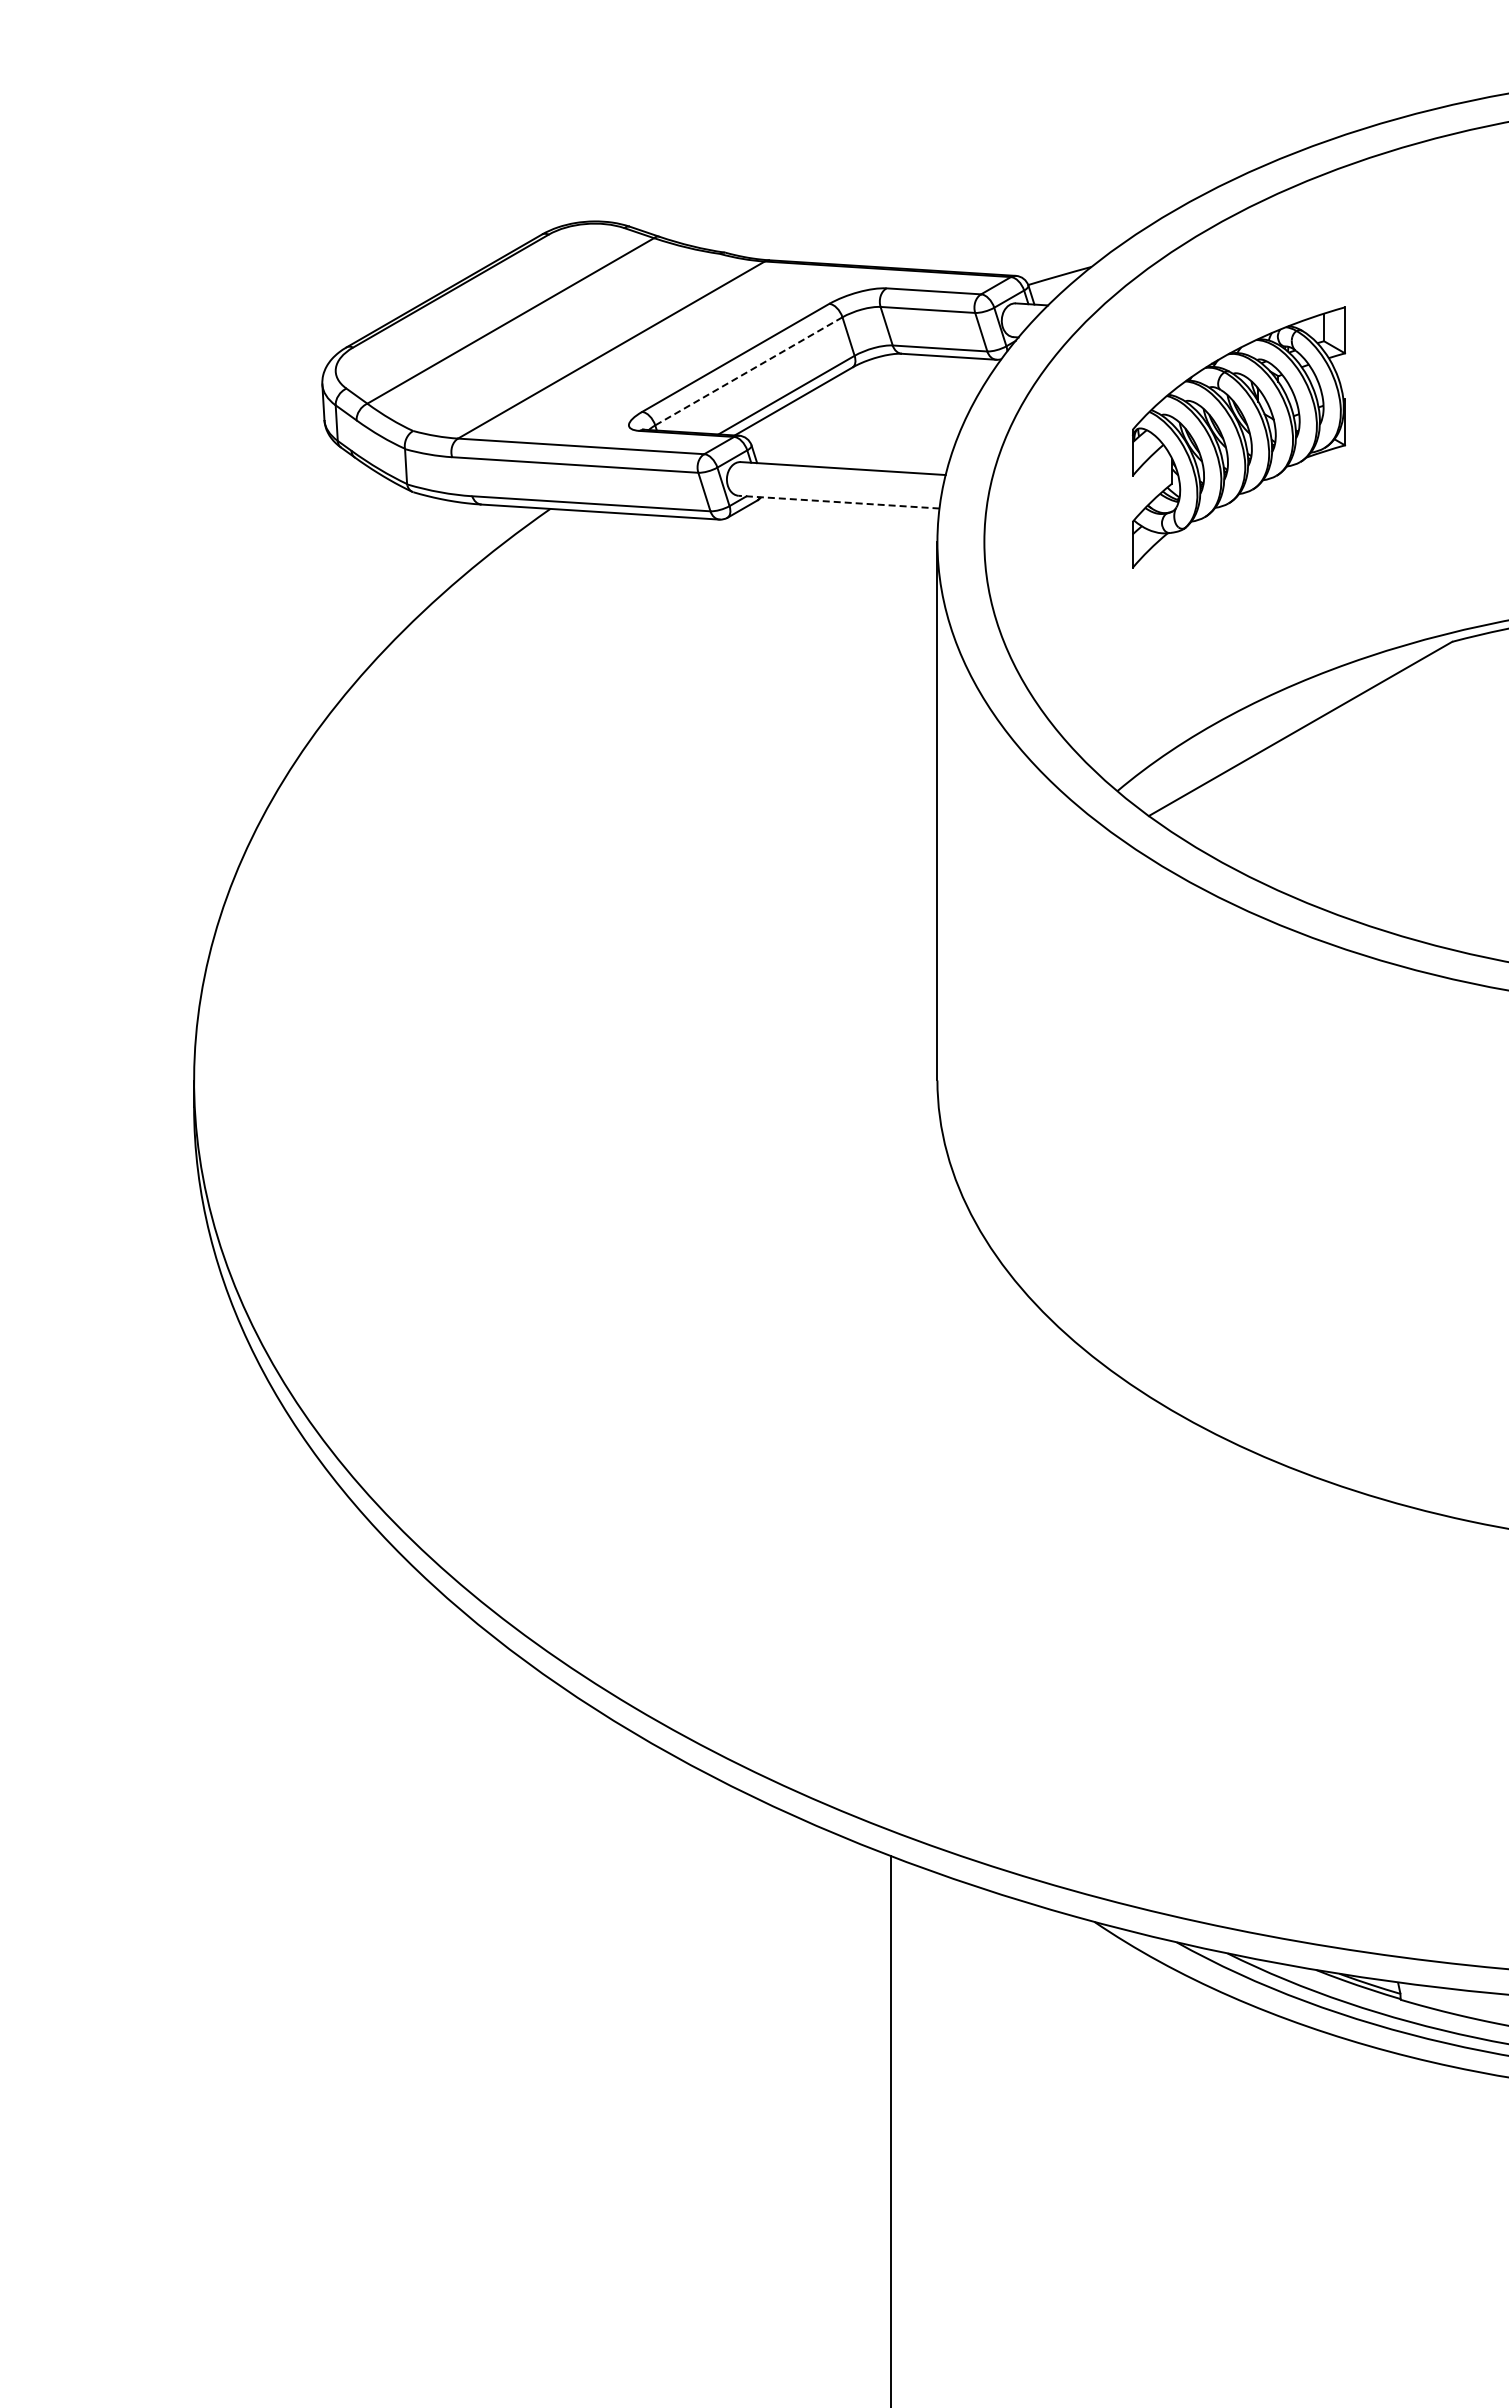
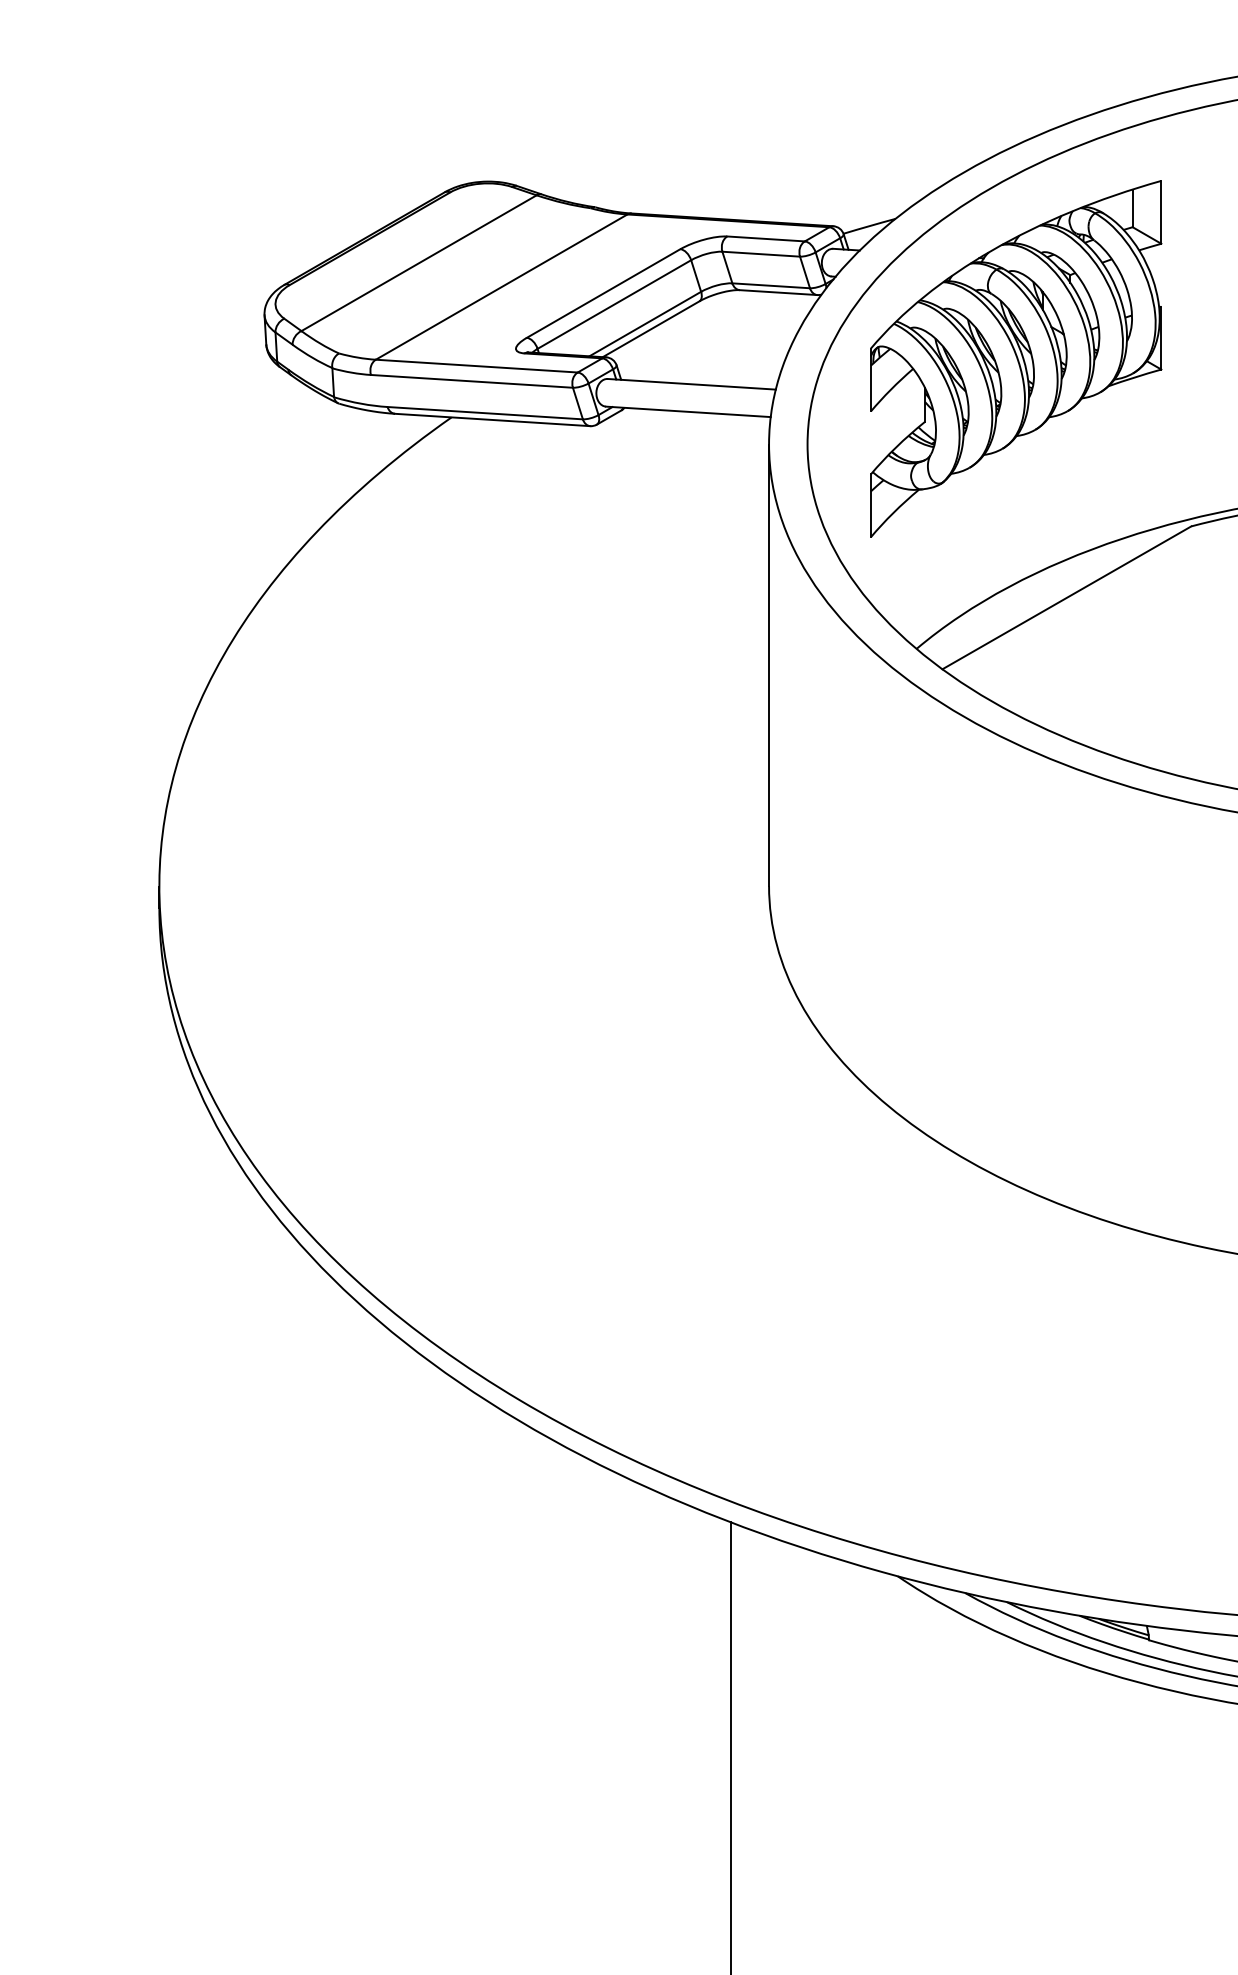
line: (748, 371) -> (614, 304), dashed -> solid
part: (1238, 437) -> (1015, 358), size x1.67
line: (839, 502) -> (688, 412), dashed -> solid

